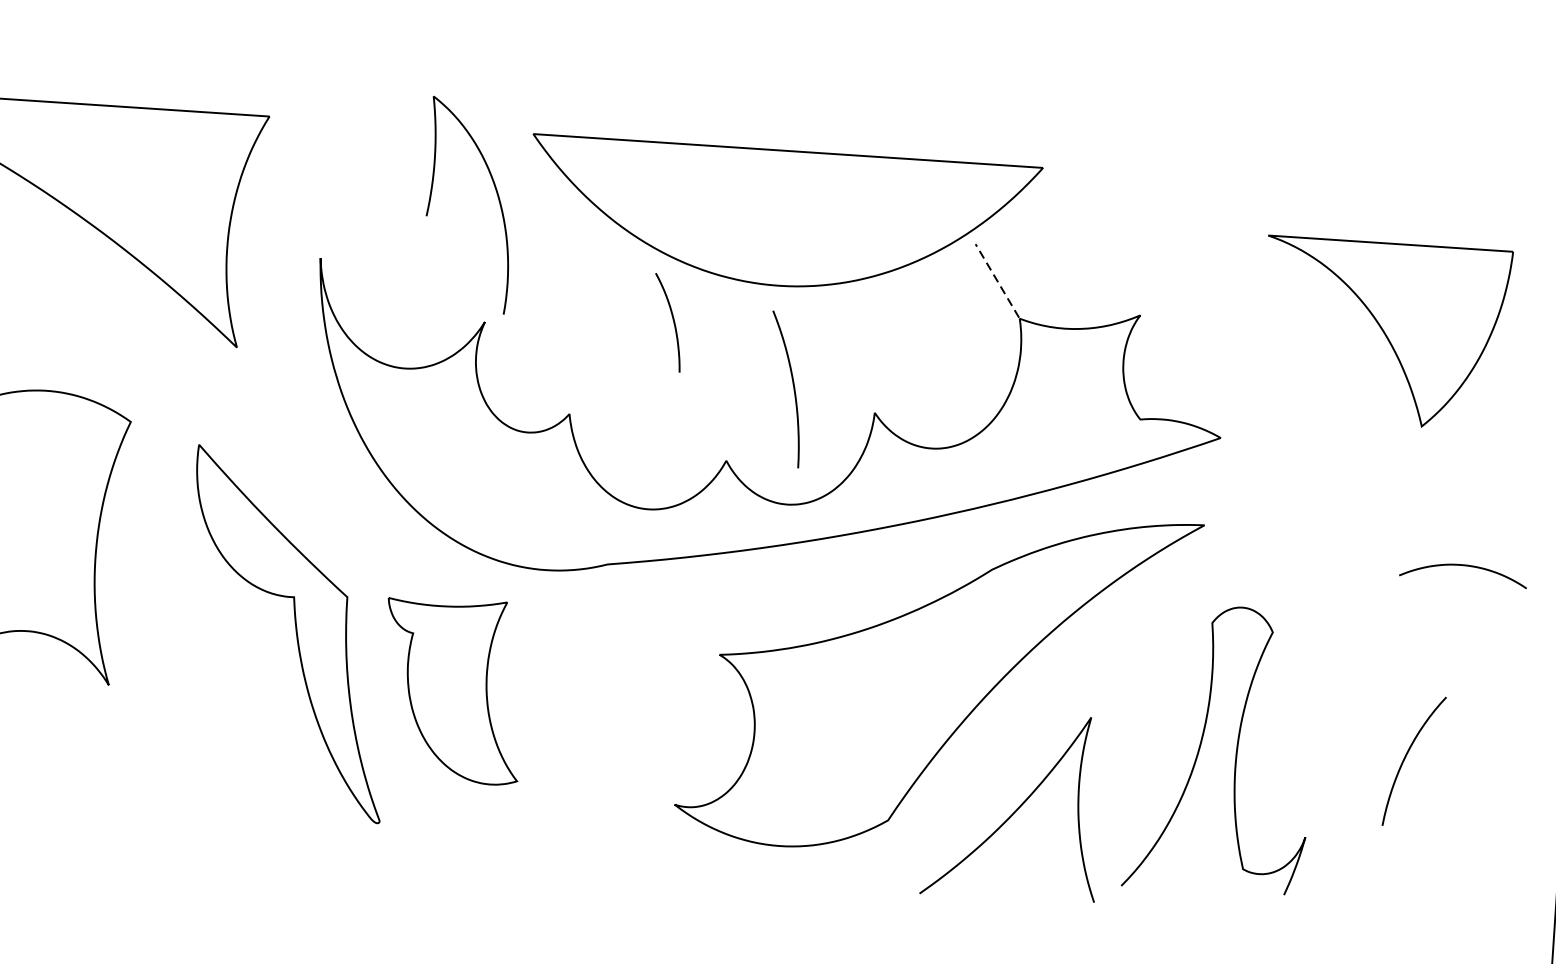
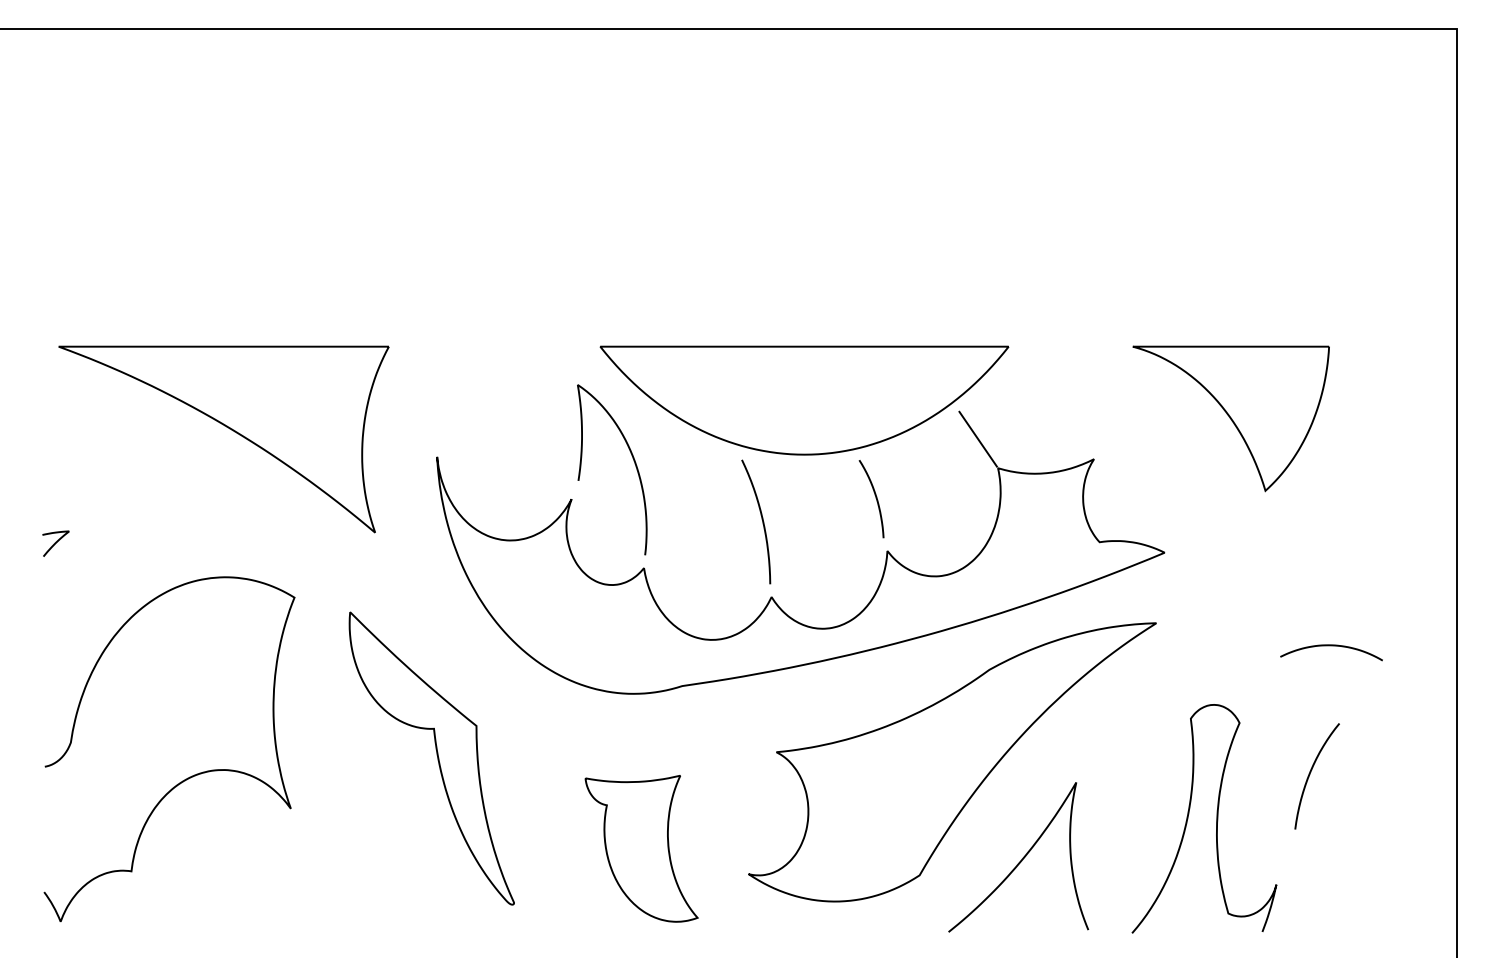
curve: (496, 196) -> (633, 461), moved
line: (996, 279) -> (977, 438), dashed -> solid
curve: (672, 322) -> (875, 498), moved
part: (1384, 333) -> (1230, 418), moved
curve: (792, 386) -> (761, 519), moved
curve: (1463, 566) -> (1331, 646), moved
part: (452, 690) -> (641, 848), moved
curve: (1236, 749) -> (1216, 818), moved
curve: (1406, 758) -> (1310, 774), moved

